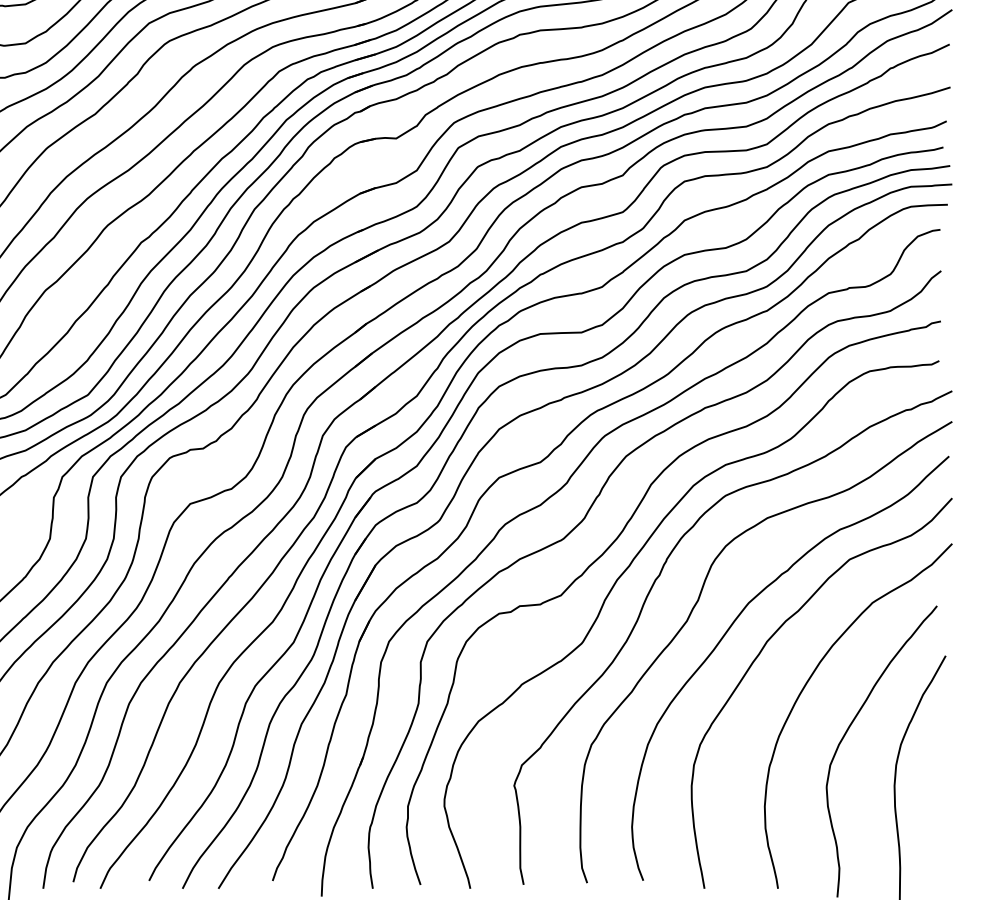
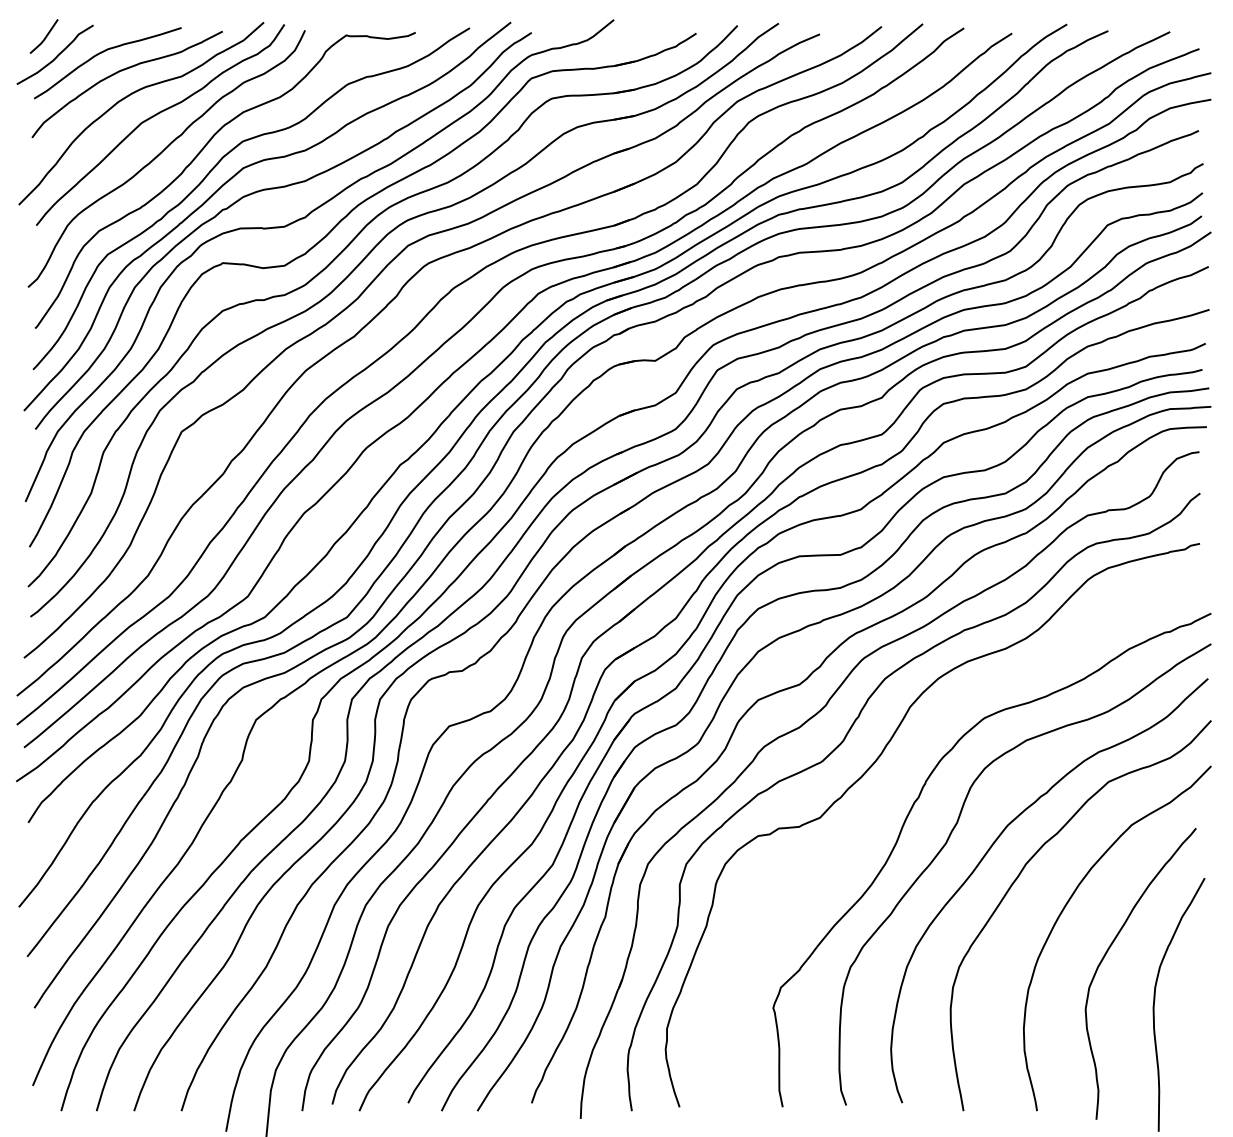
curve: (626, 571) -> (885, 793), removed

